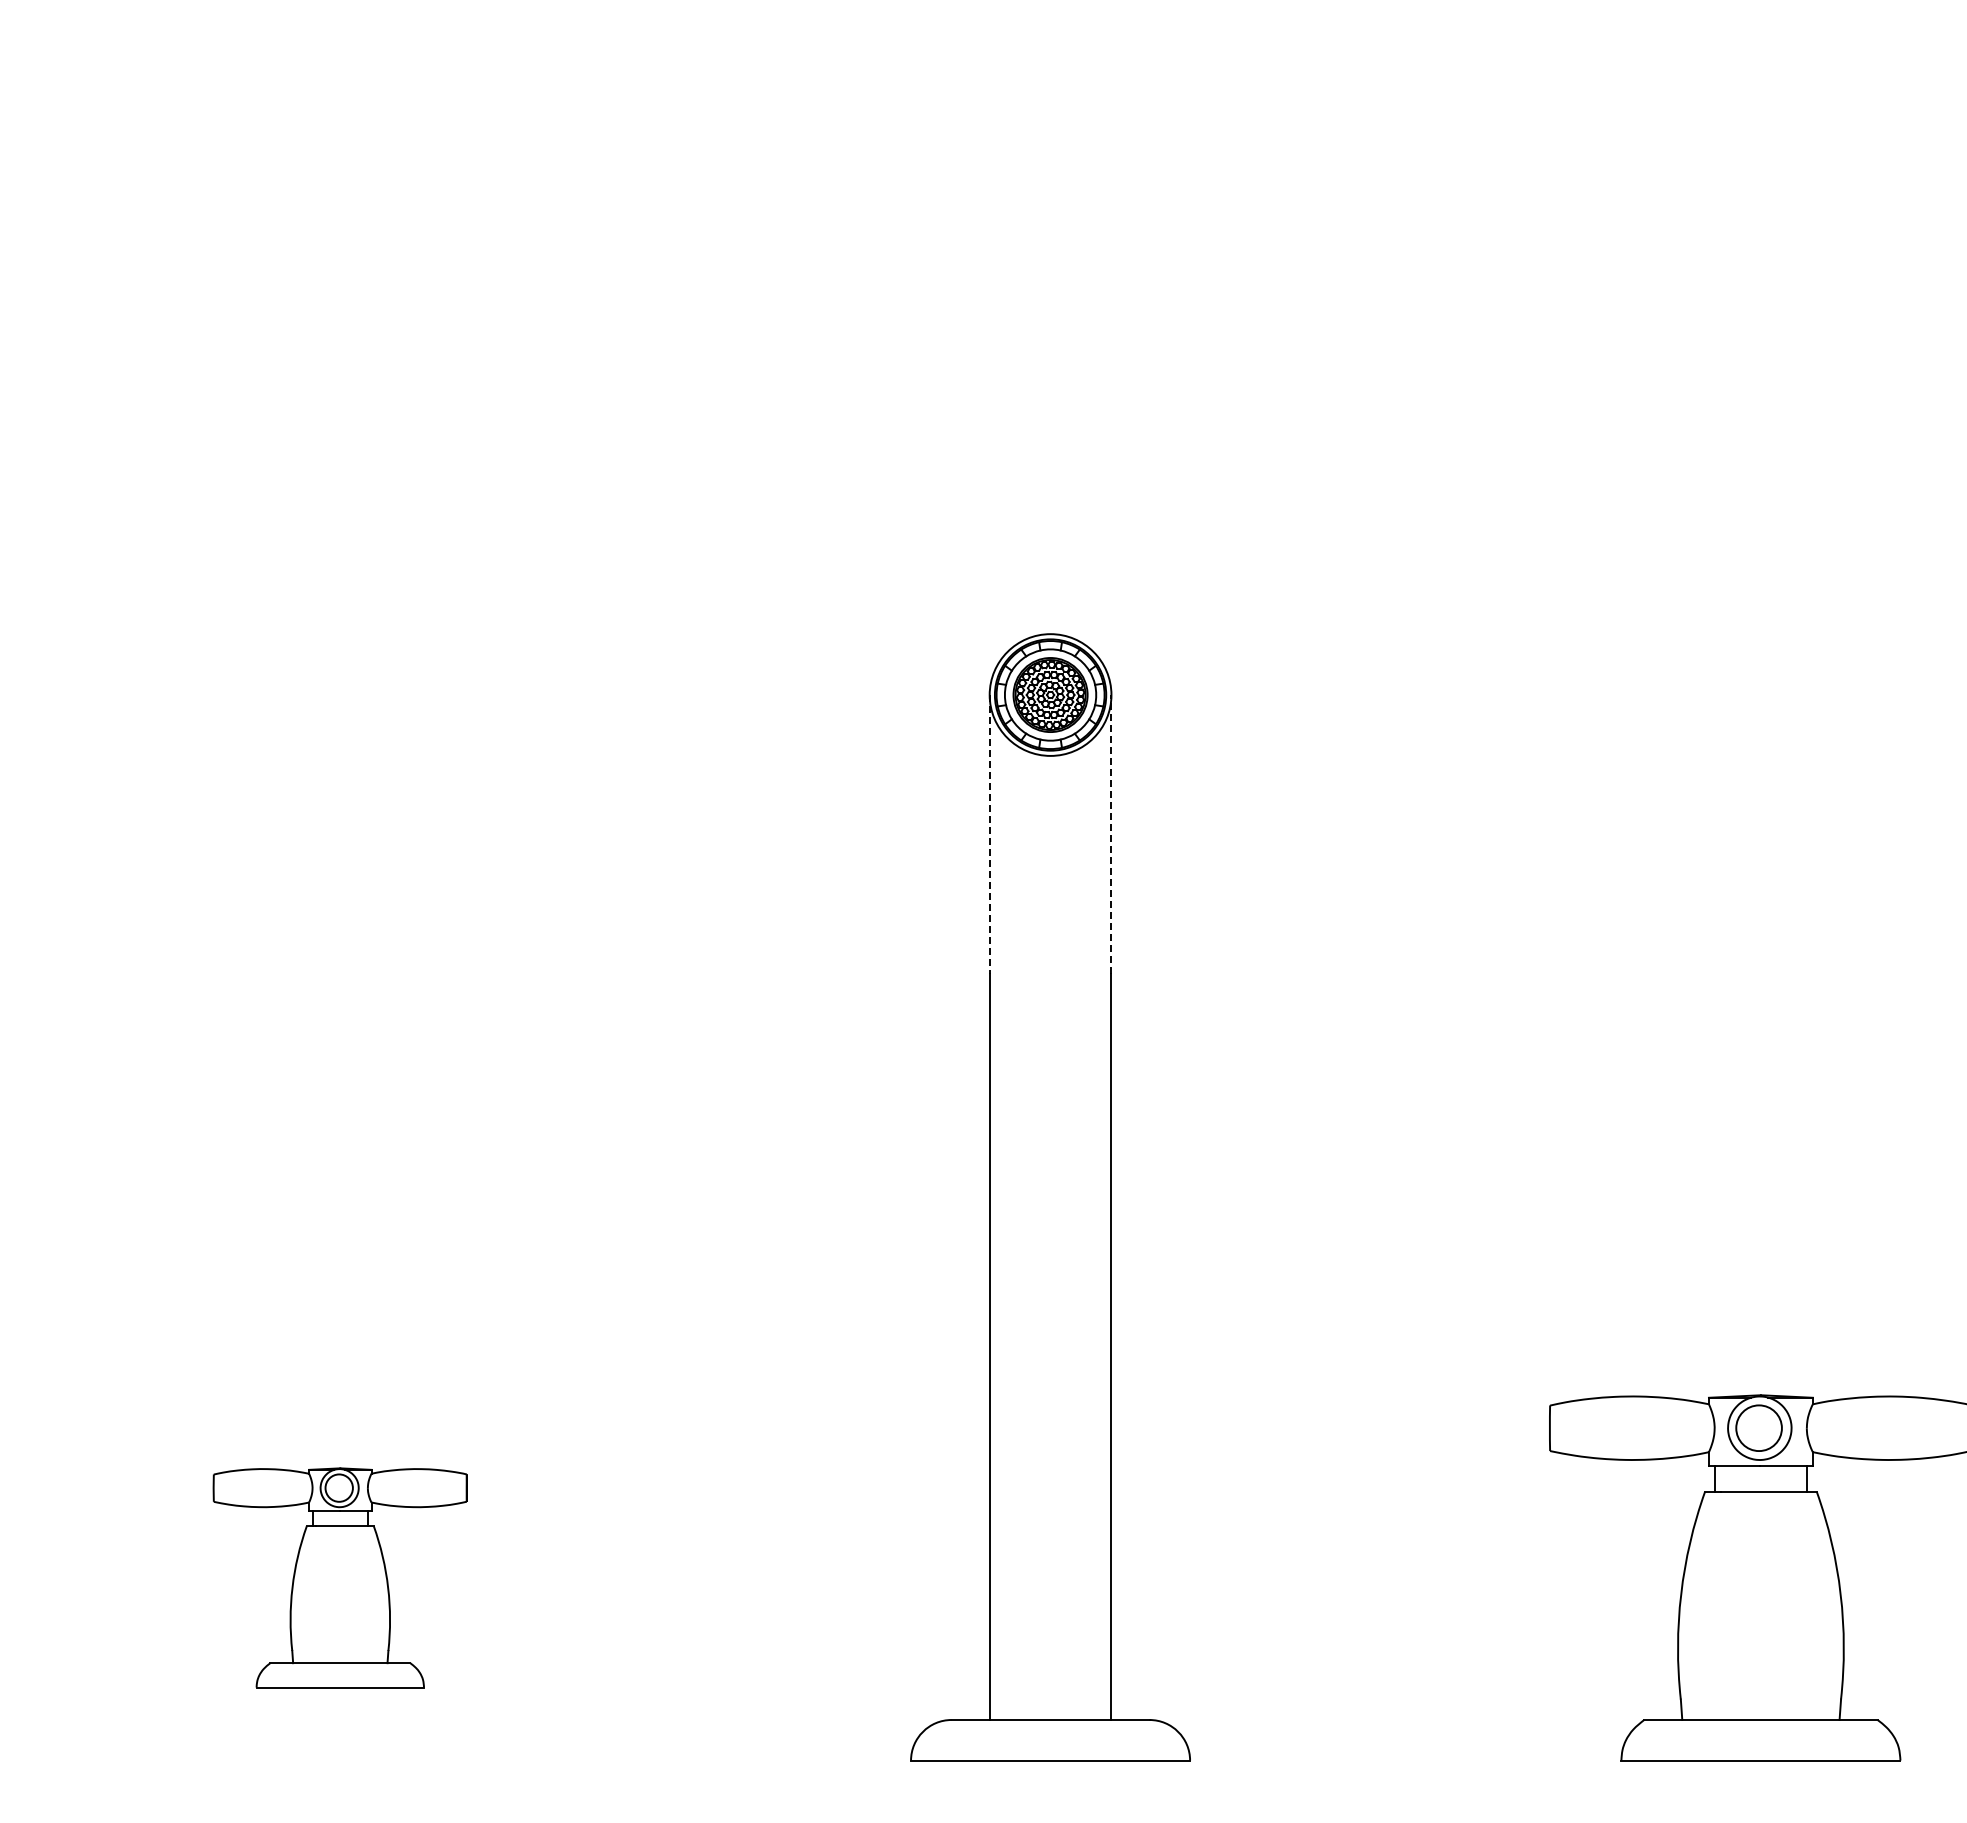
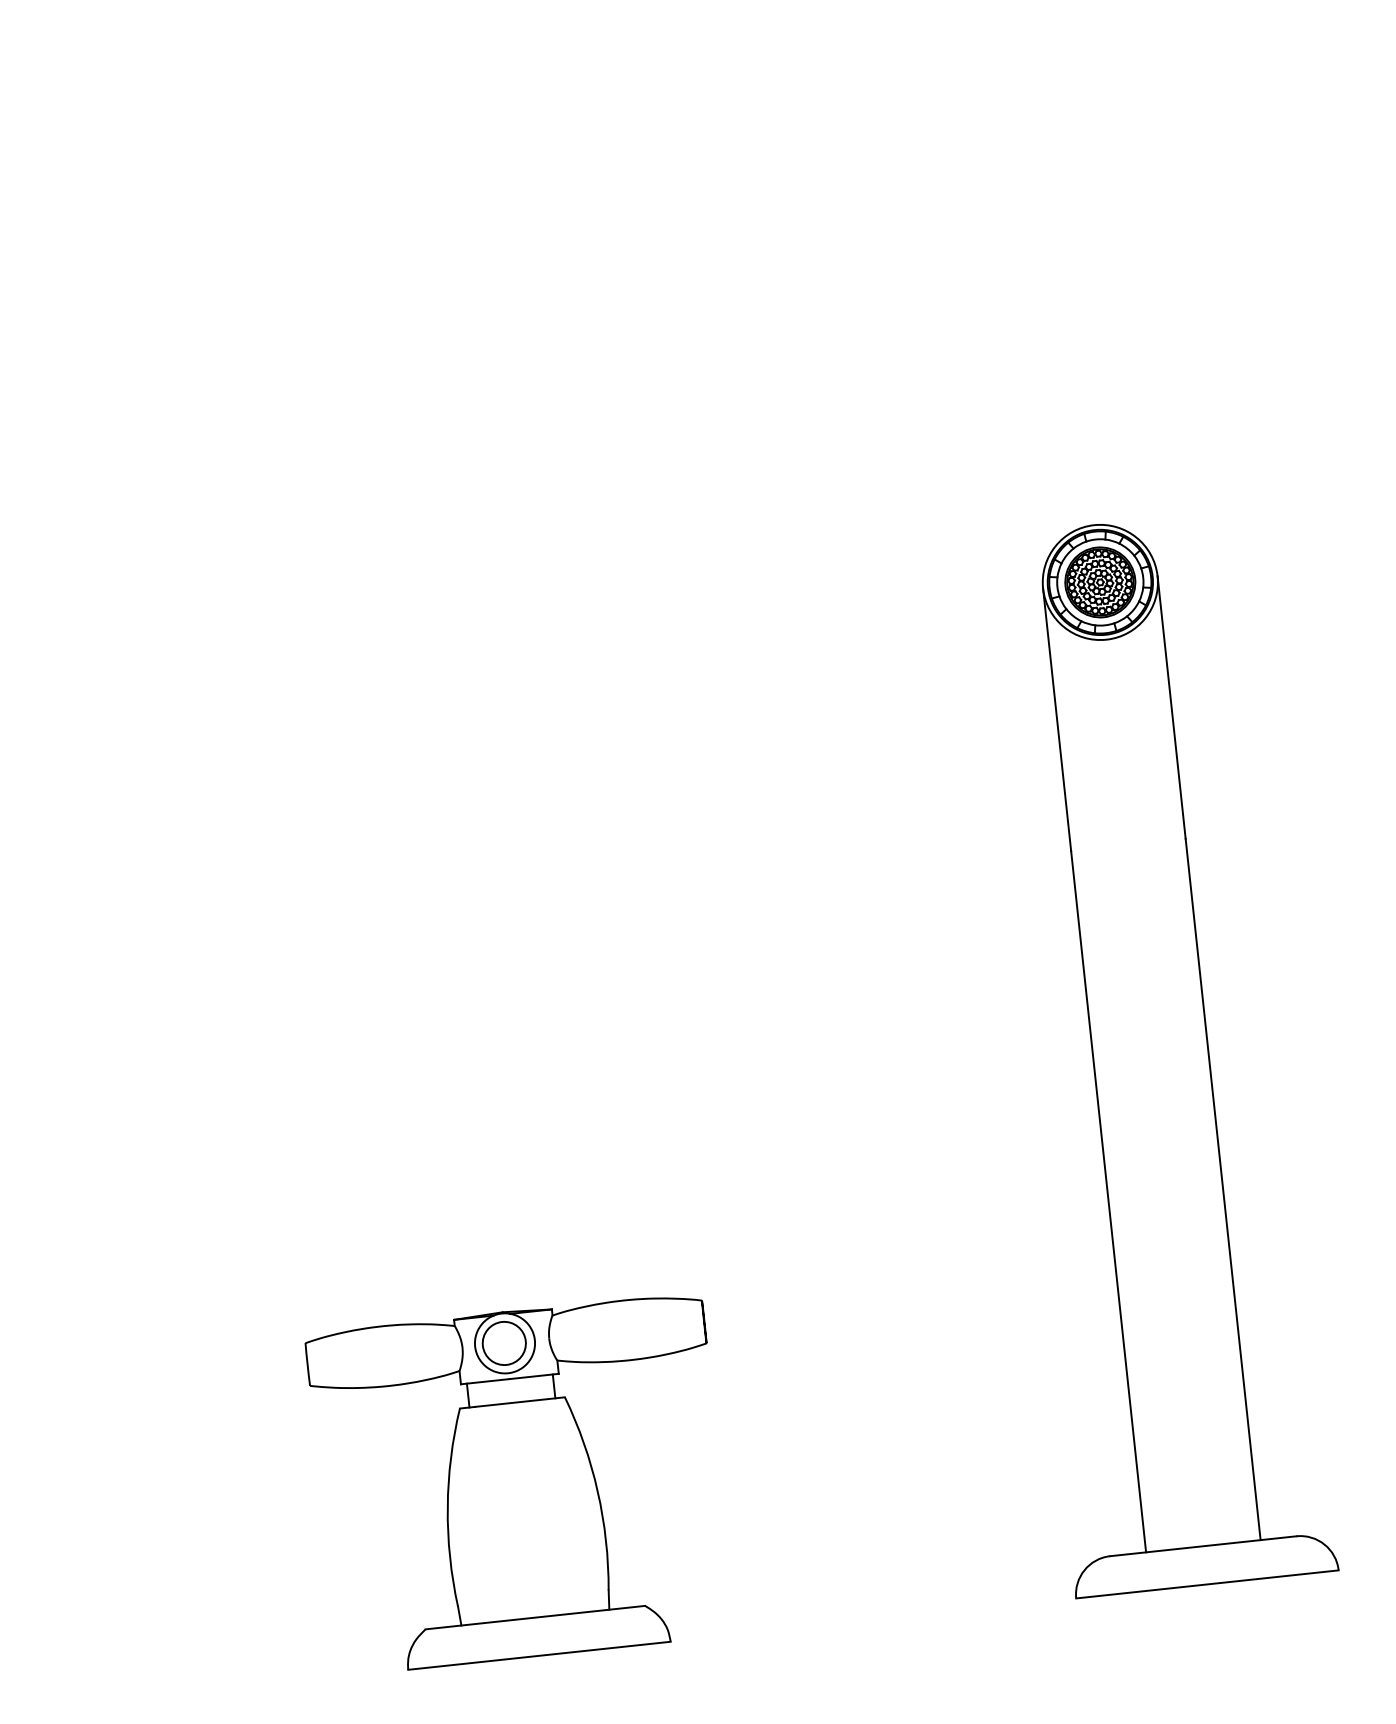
line: (989, 834) -> (1056, 719), dashed -> solid
line: (1111, 834) -> (1171, 707), dashed -> solid
part: (340, 1577) -> (521, 1483), size x1.67

